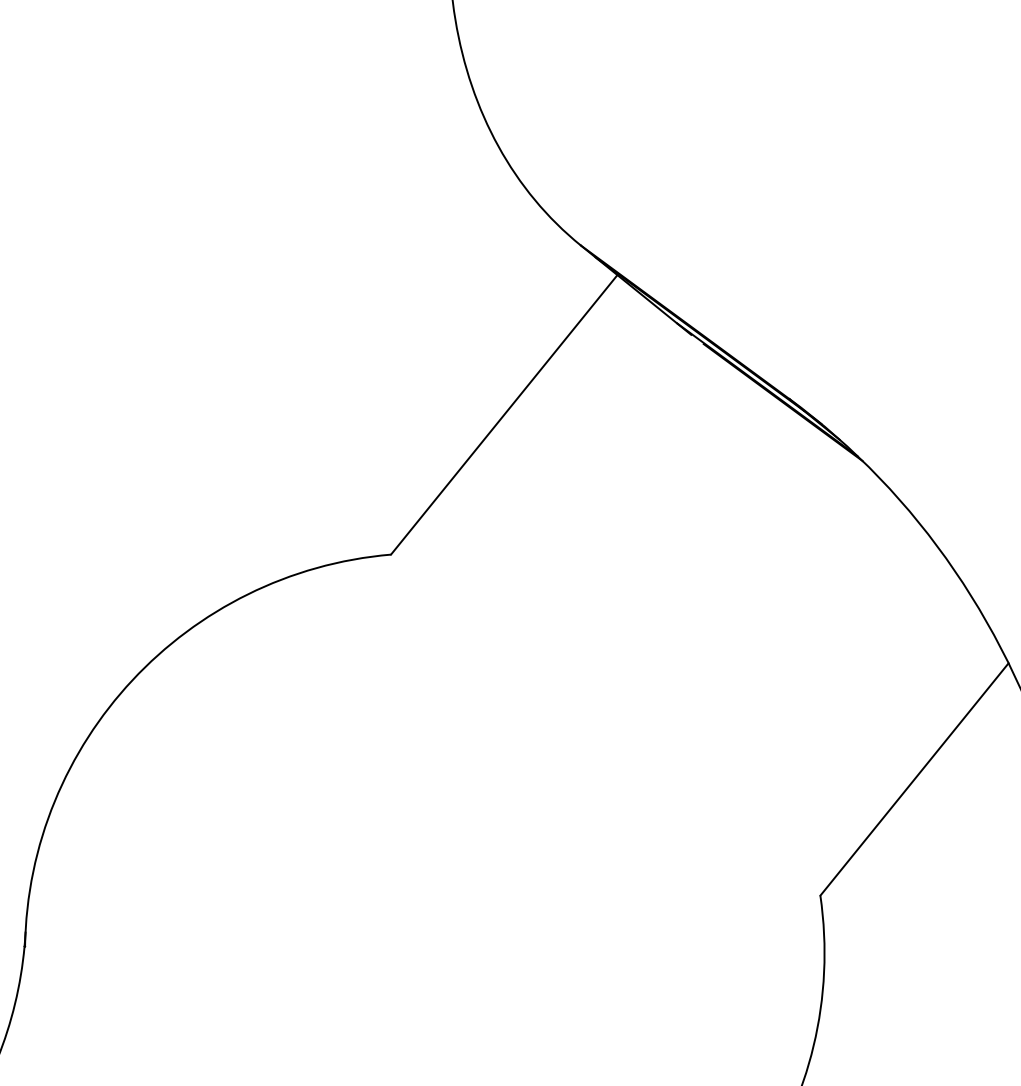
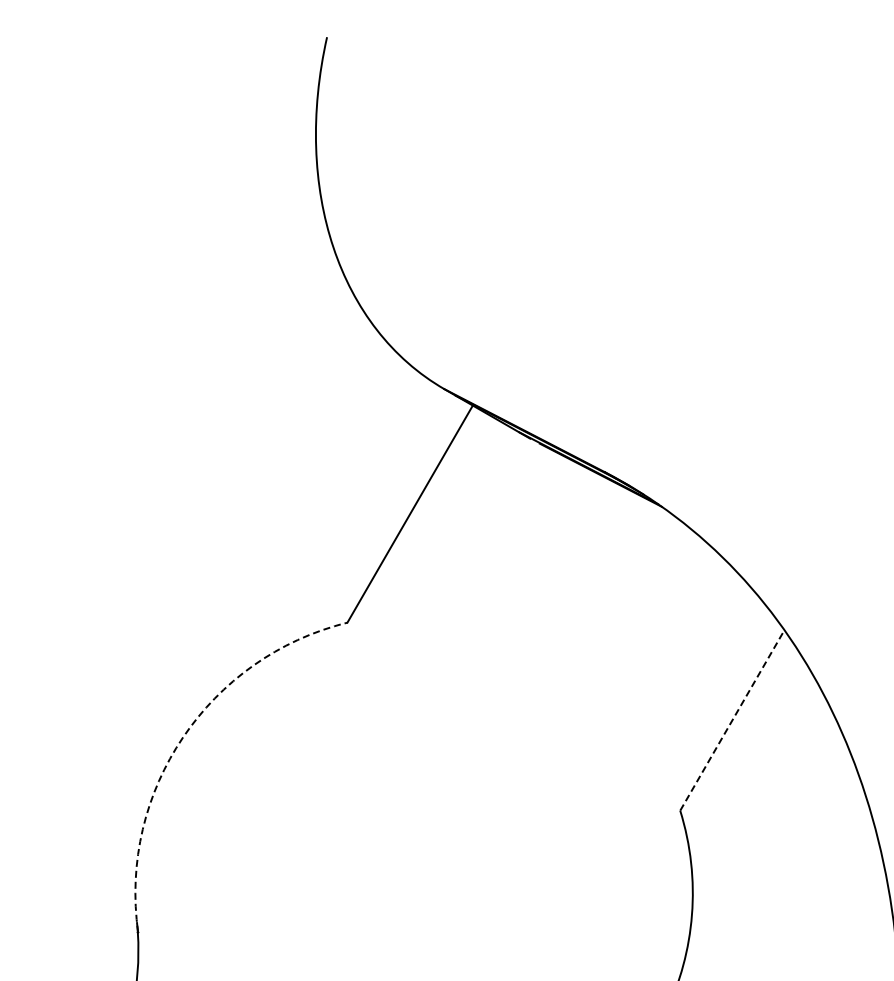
arc: (133, 680) -> (183, 737), solid -> dashed
line: (914, 778) -> (732, 719), solid -> dashed

